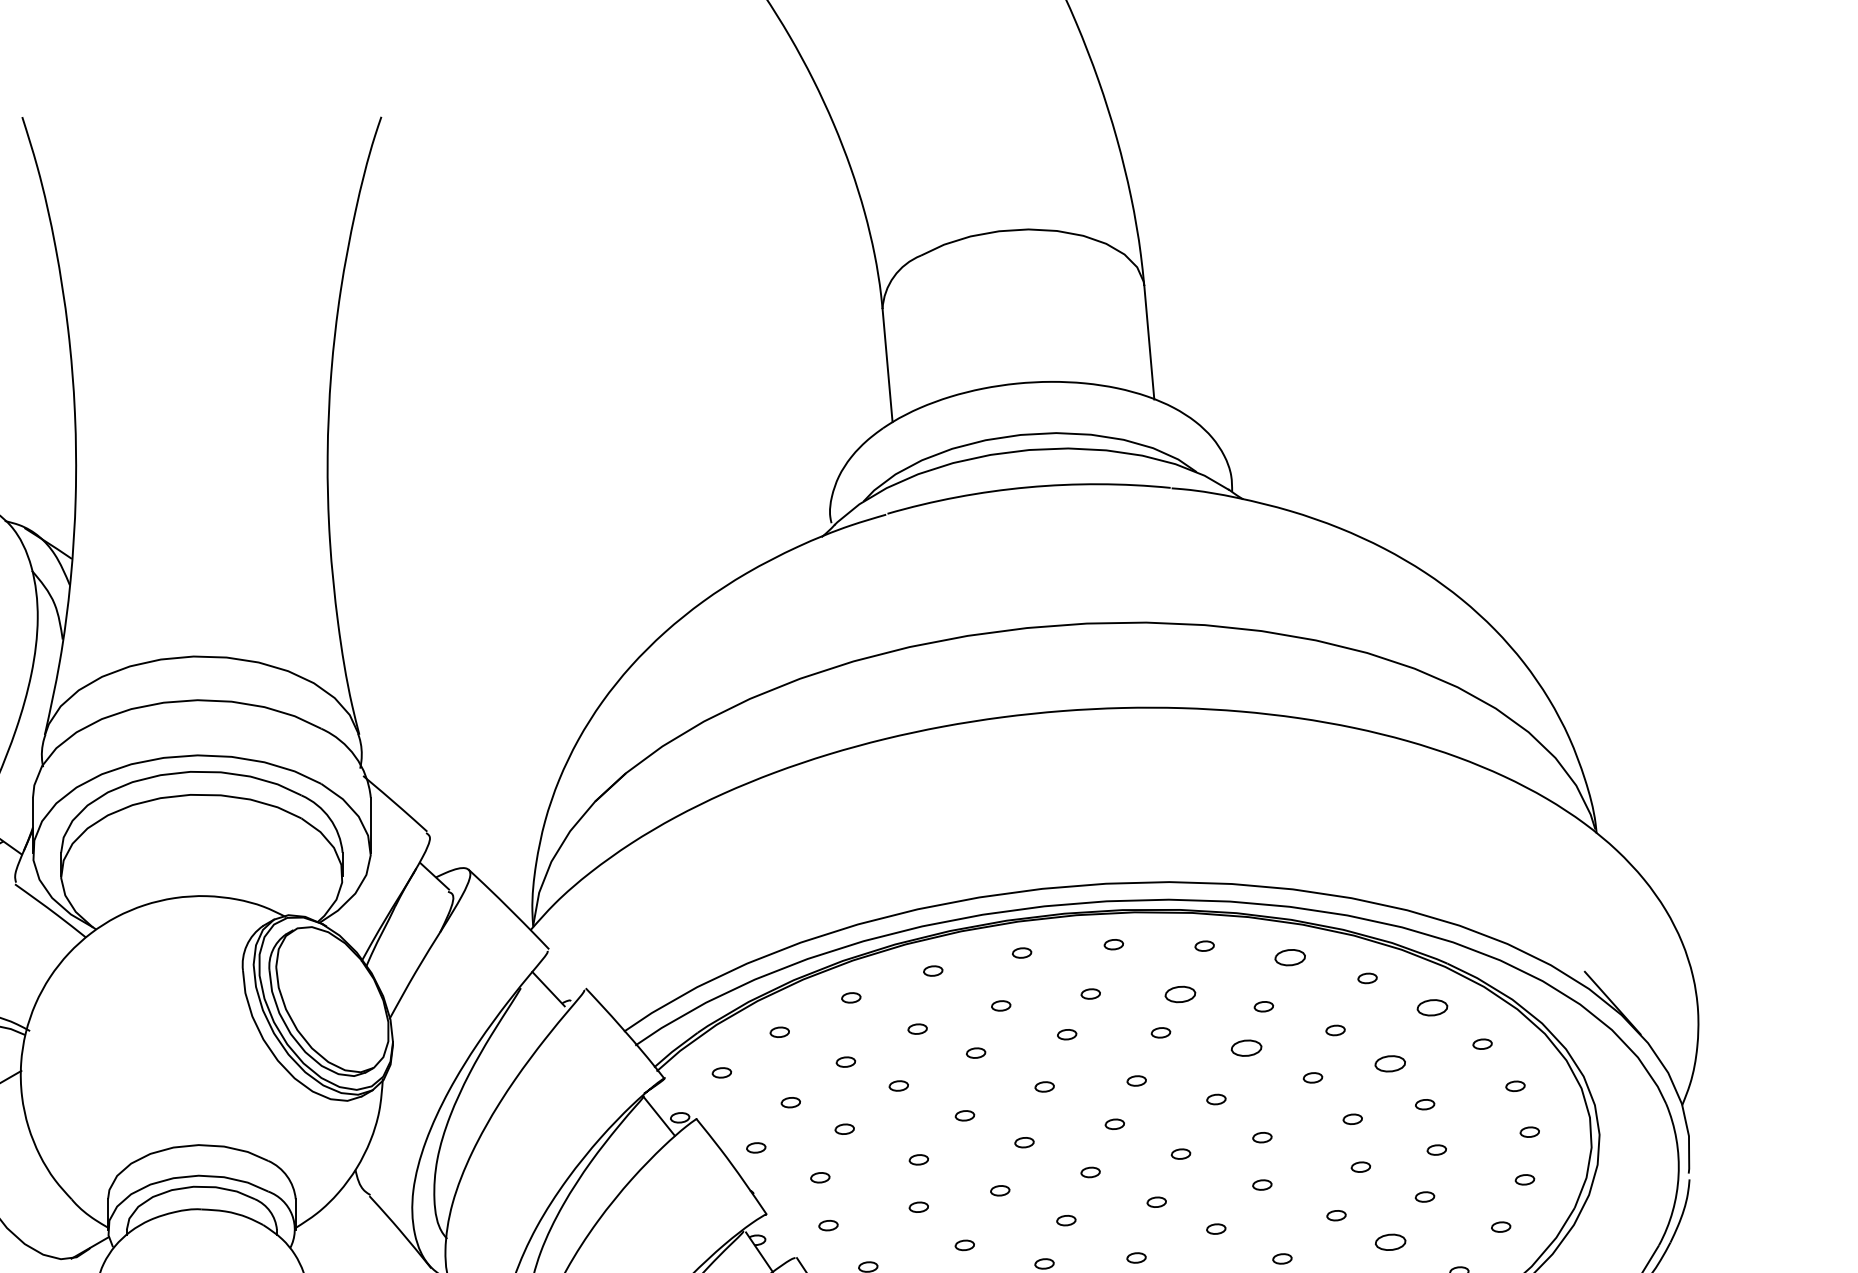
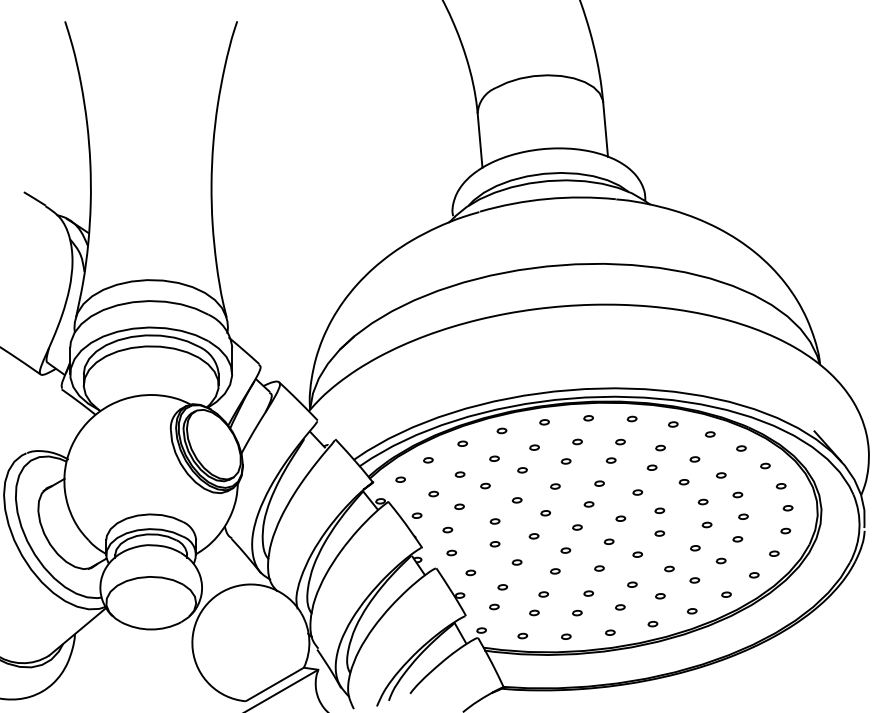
part: (1290, 957) -> (673, 424), size x0.62
part: (1180, 993) -> (620, 441), size x0.62
part: (1432, 1007) -> (741, 448), size x0.62
part: (1245, 1047) -> (651, 467), size x0.62
part: (1390, 1063) -> (721, 475), size x0.62
part: (1388, 1241) -> (720, 560), size x0.62

